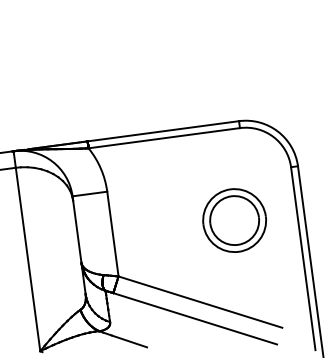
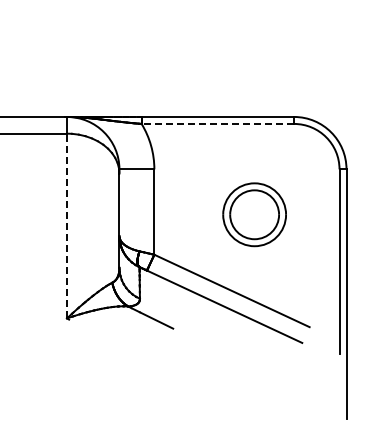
line: (163, 137) -> (217, 123), solid -> dashed
part: (234, 220) -> (254, 214), moved
line: (28, 258) -> (67, 225), solid -> dashed

